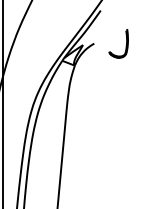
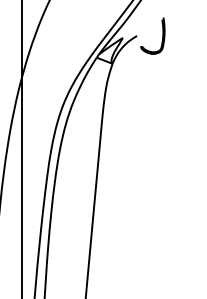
part: (126, 43) -> (162, 35), moved

